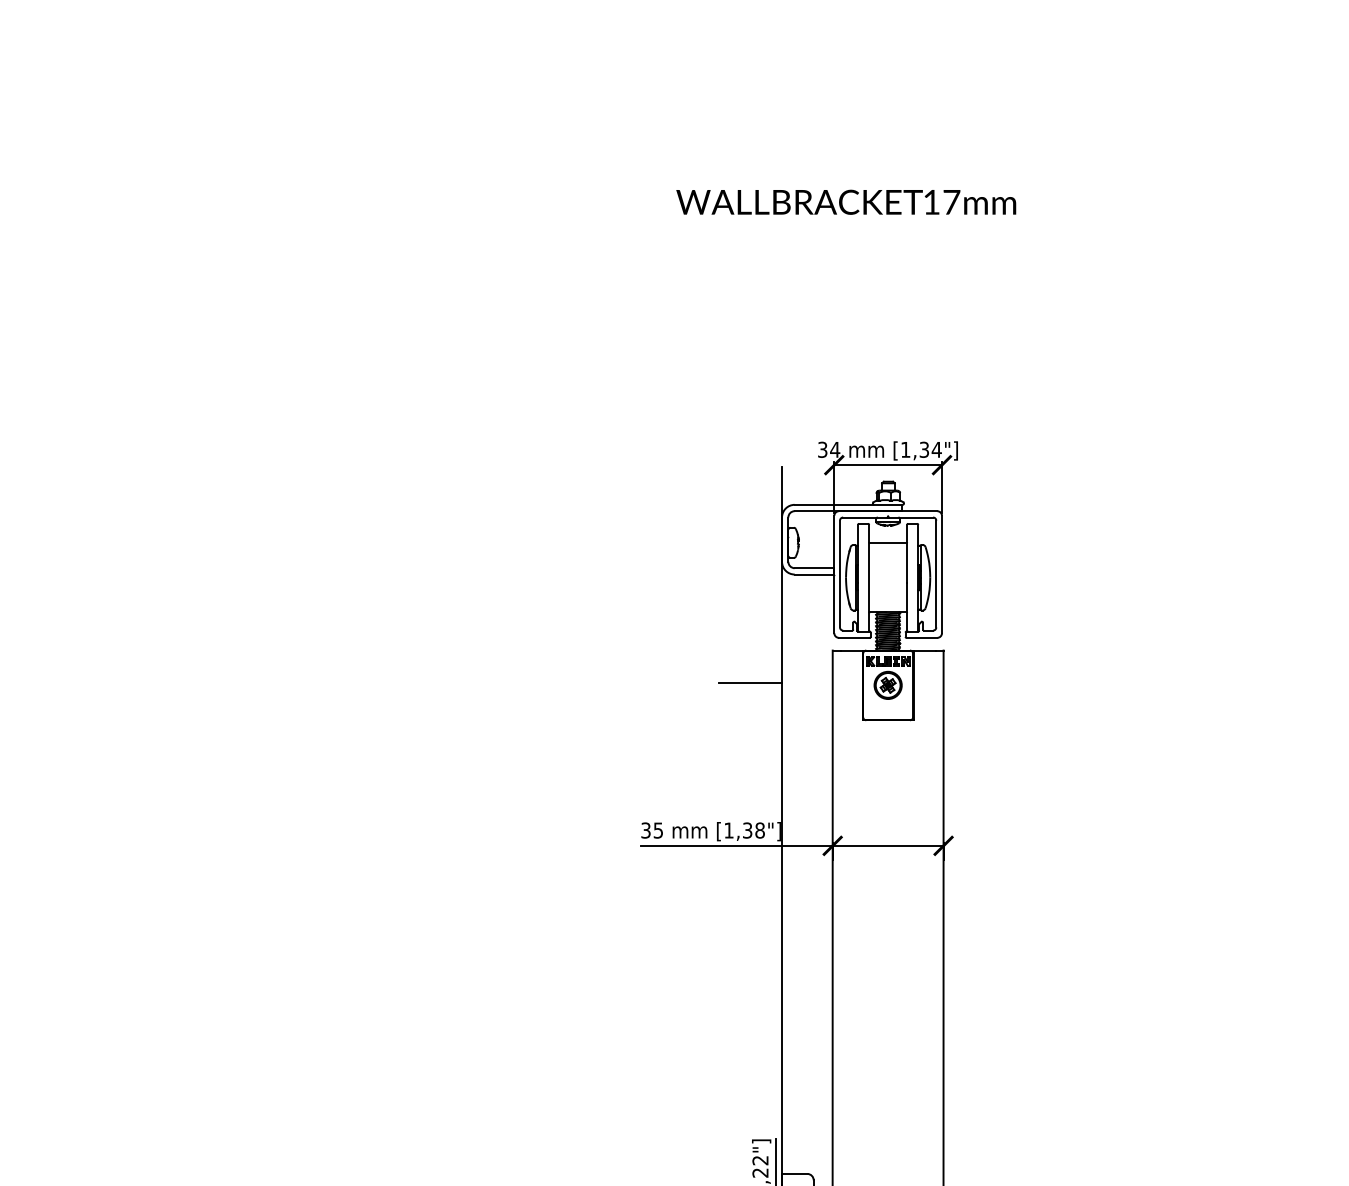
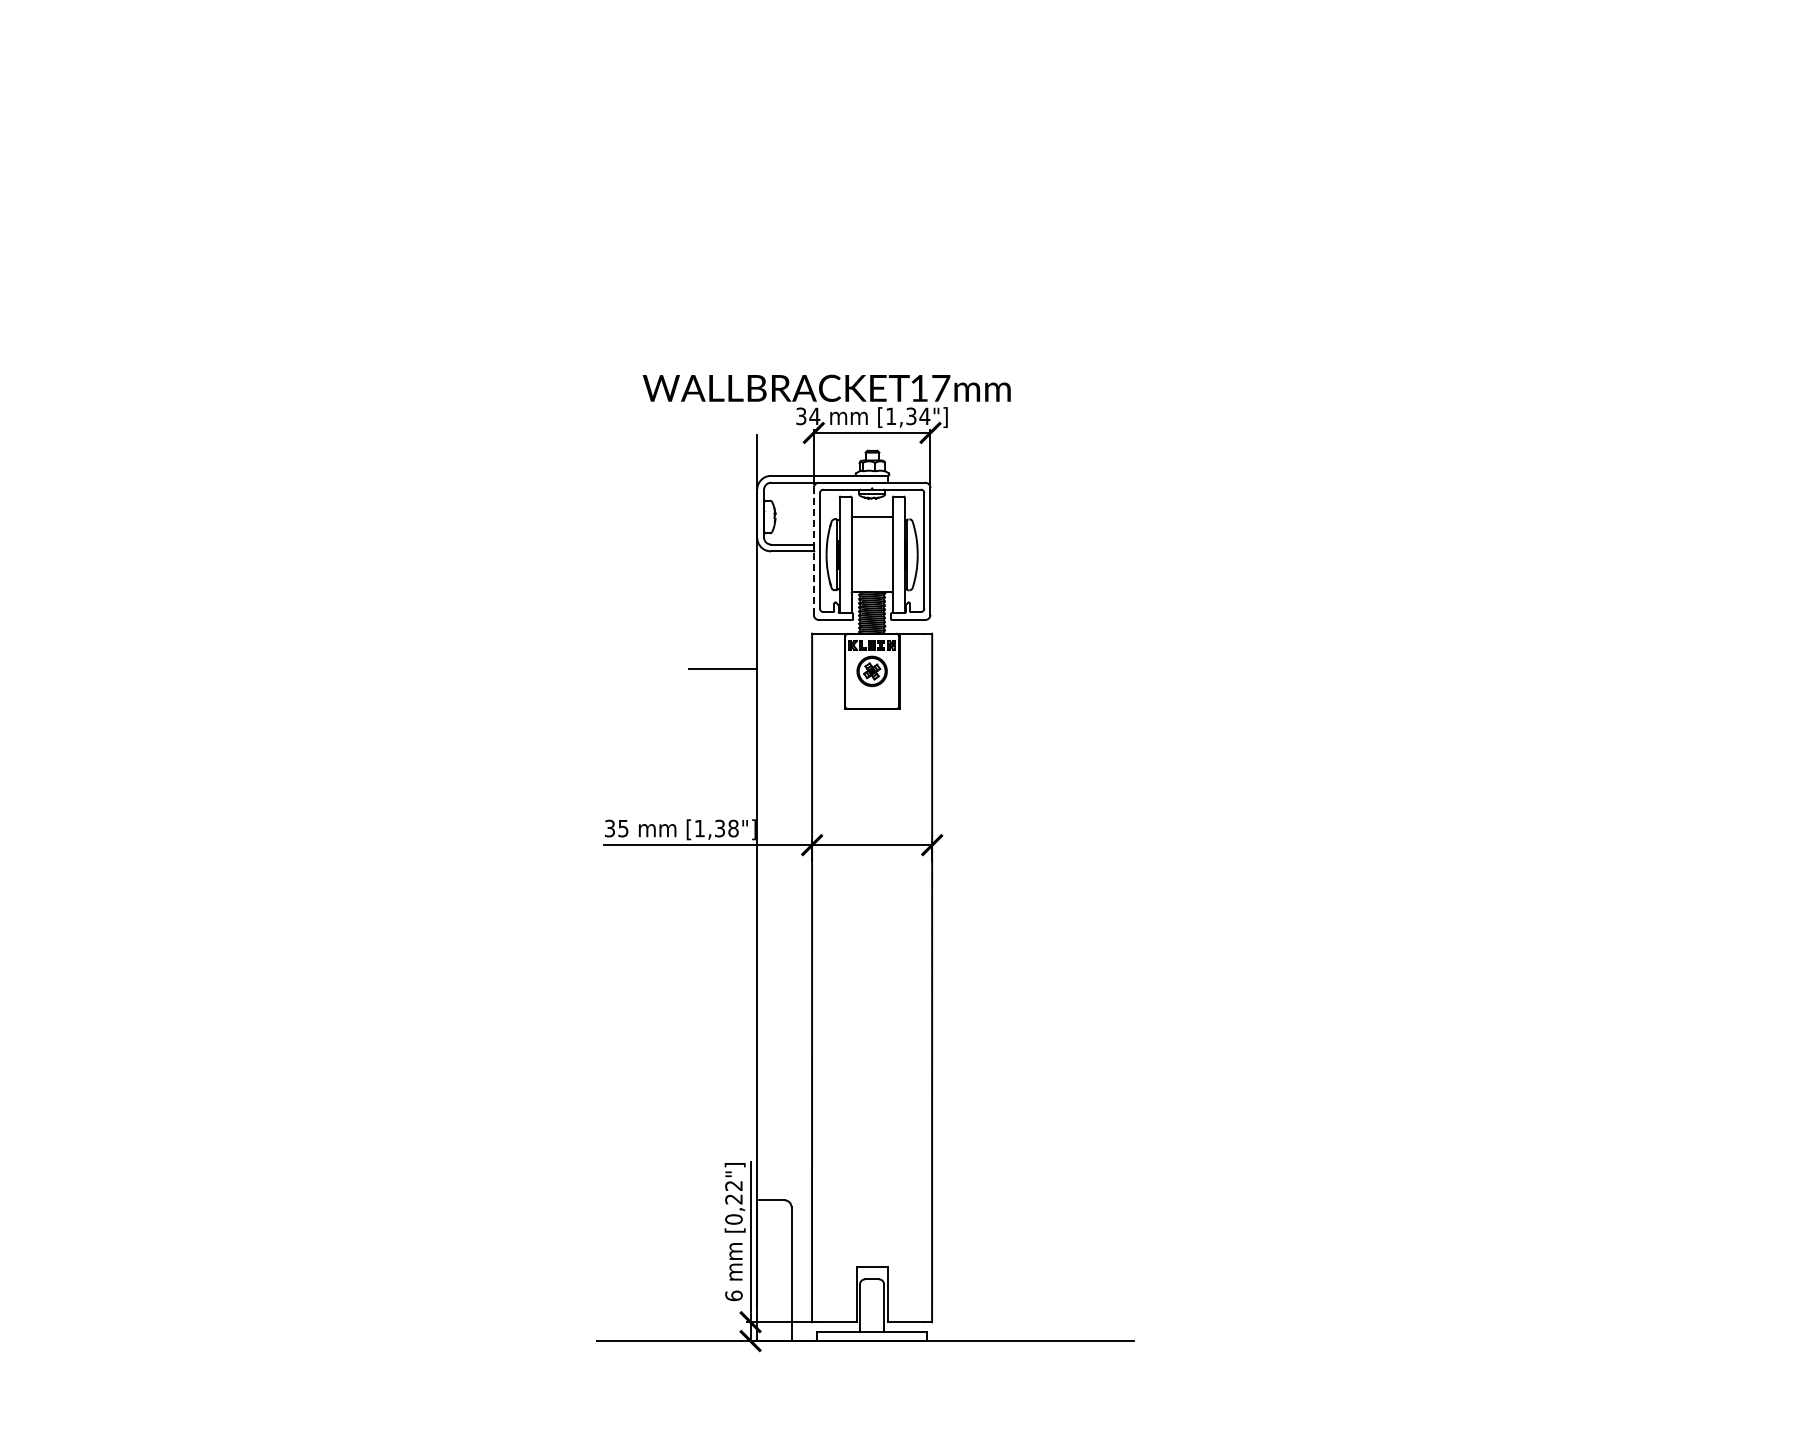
text: (845, 201) -> (826, 387), moved
line: (833, 573) -> (813, 550), solid -> dashed

